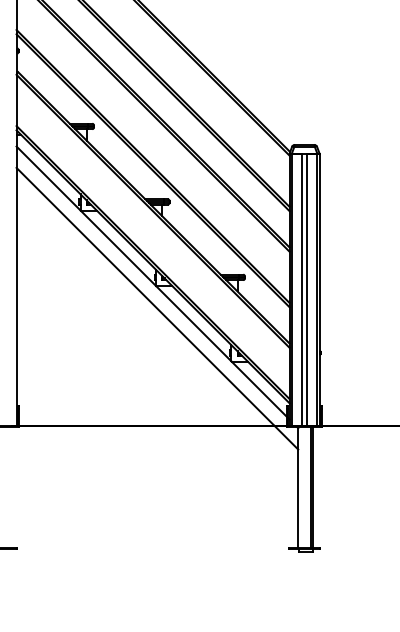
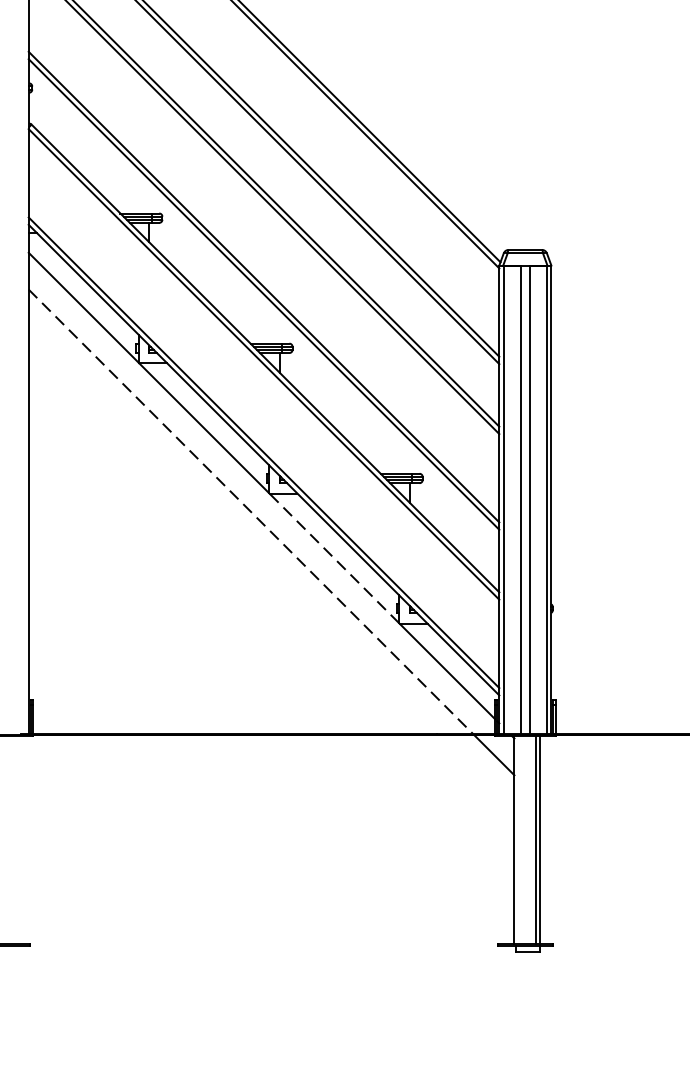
line: (145, 297) -> (251, 513), solid -> dashed
line: (193, 323) -> (333, 557), solid -> dashed

